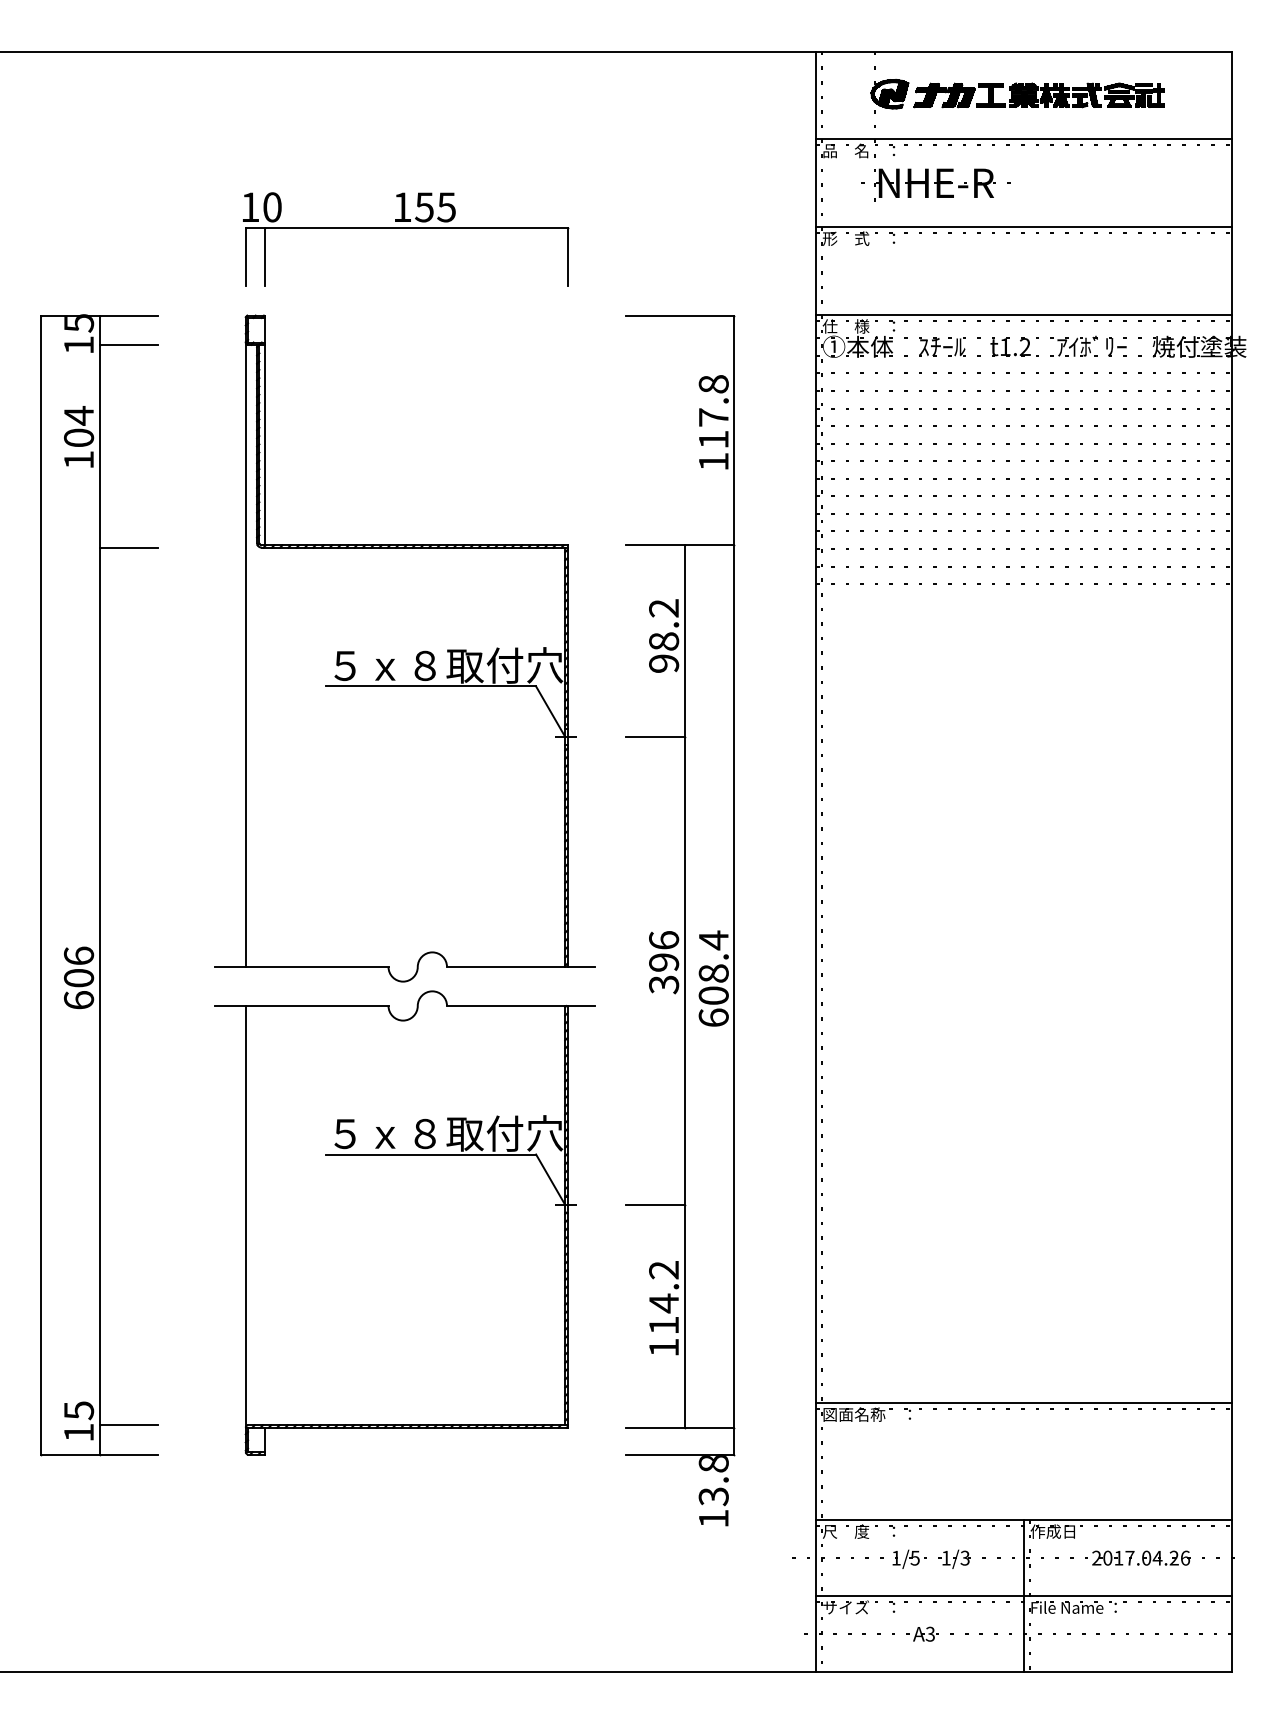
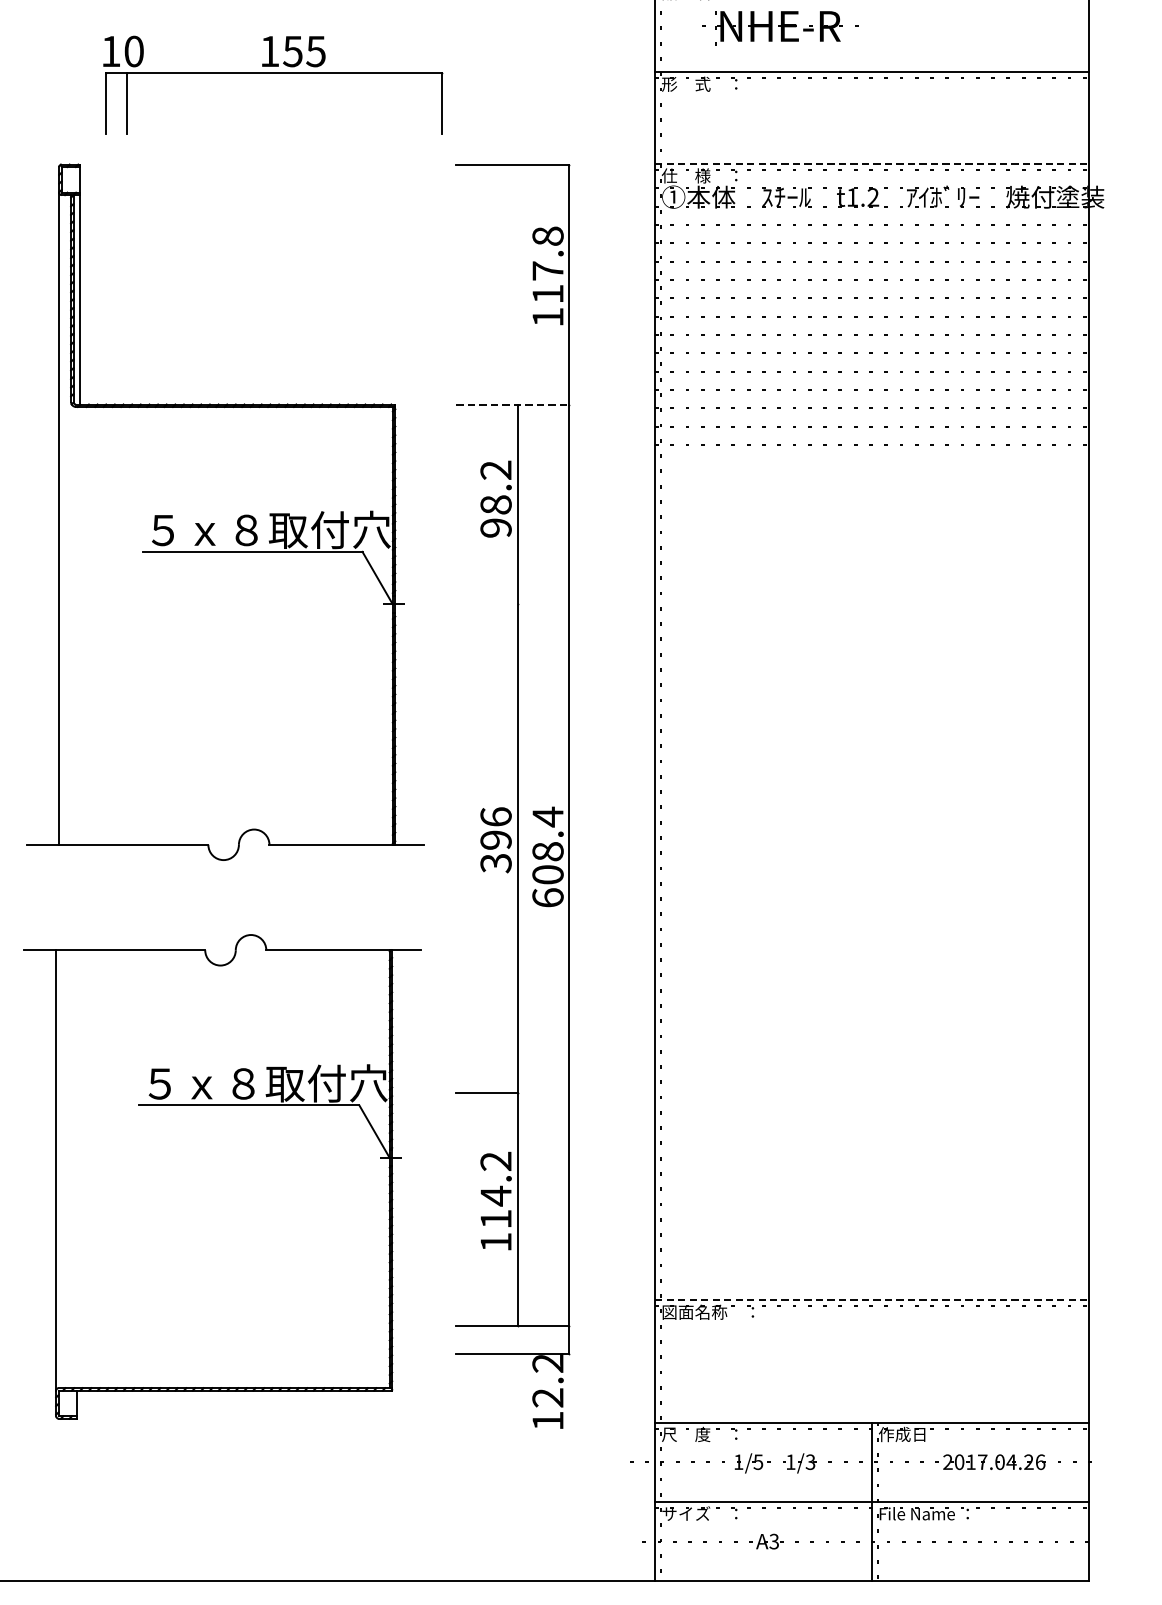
part: (406, 228) -> (274, 73), moved
line: (1024, 314) -> (872, 163), solid -> dashed
line: (680, 545) -> (513, 404), solid -> dashed
line: (655, 736) -> (487, 604), removed
part: (404, 1222) -> (221, 1176), moved
line: (1024, 1403) -> (872, 1300), solid -> dashed
text: (713, 1481) -> (547, 1382), 13.8 -> 12.2

